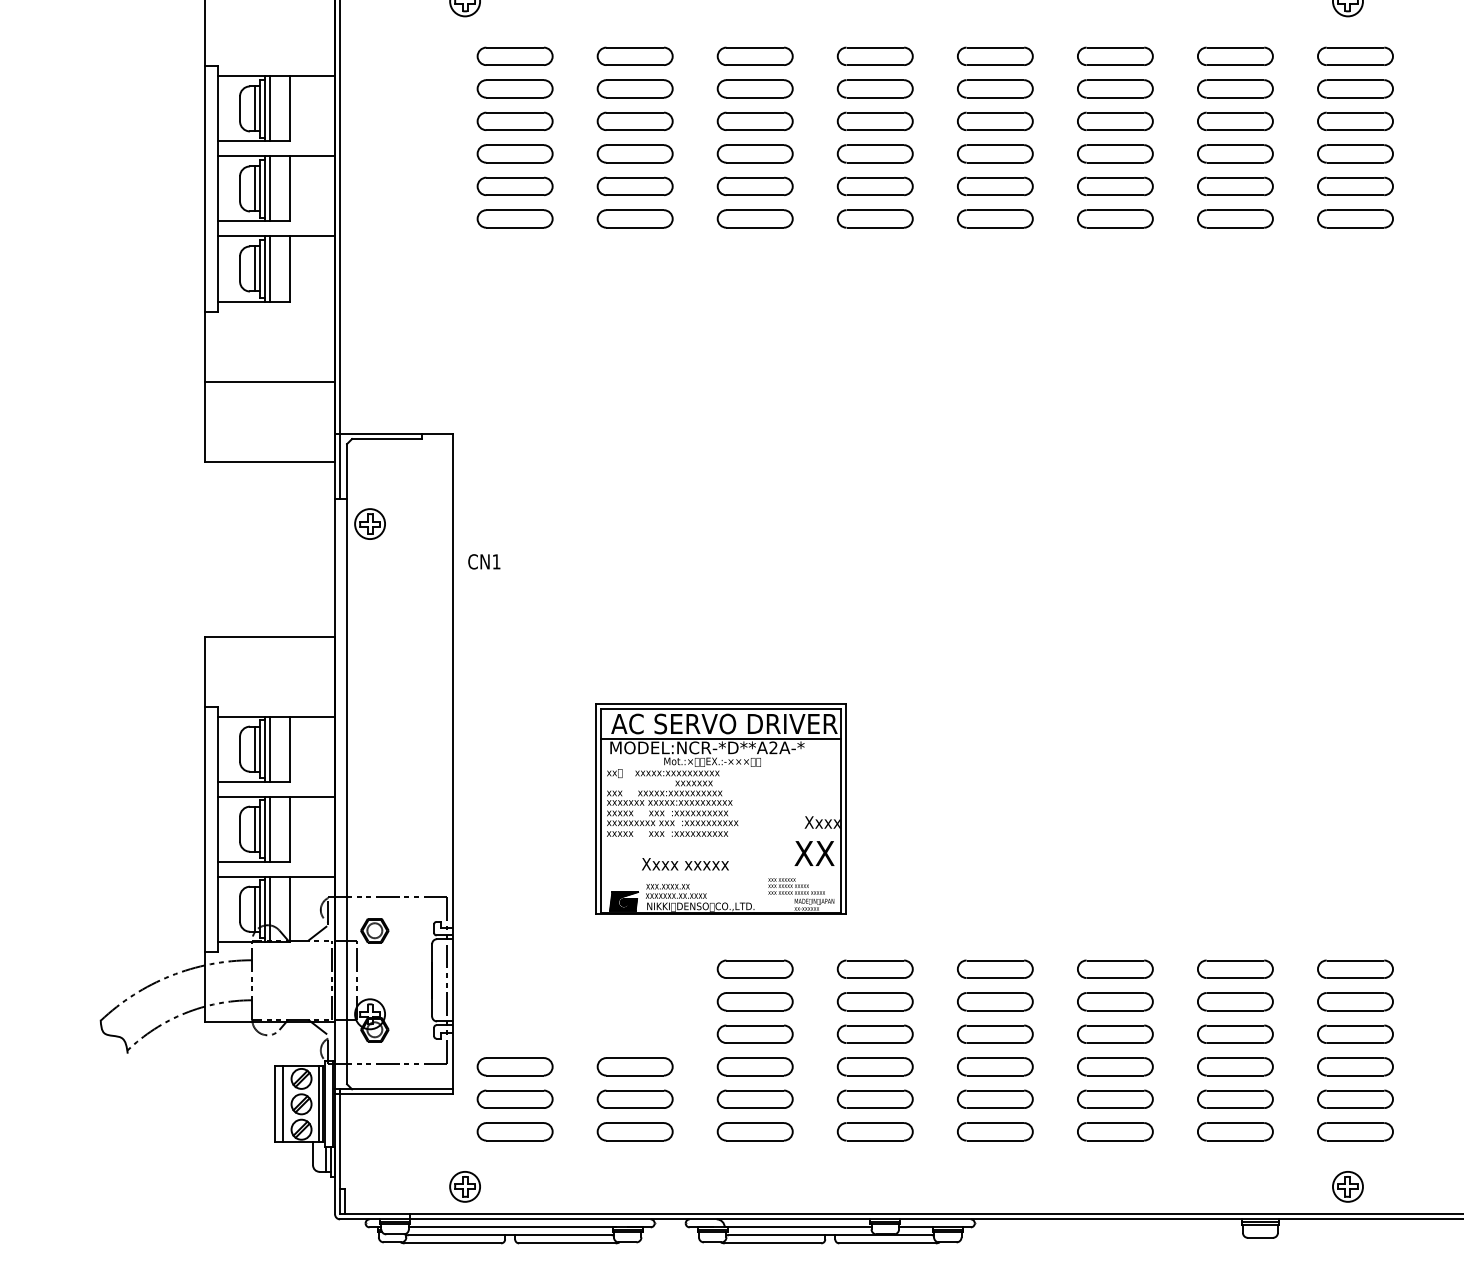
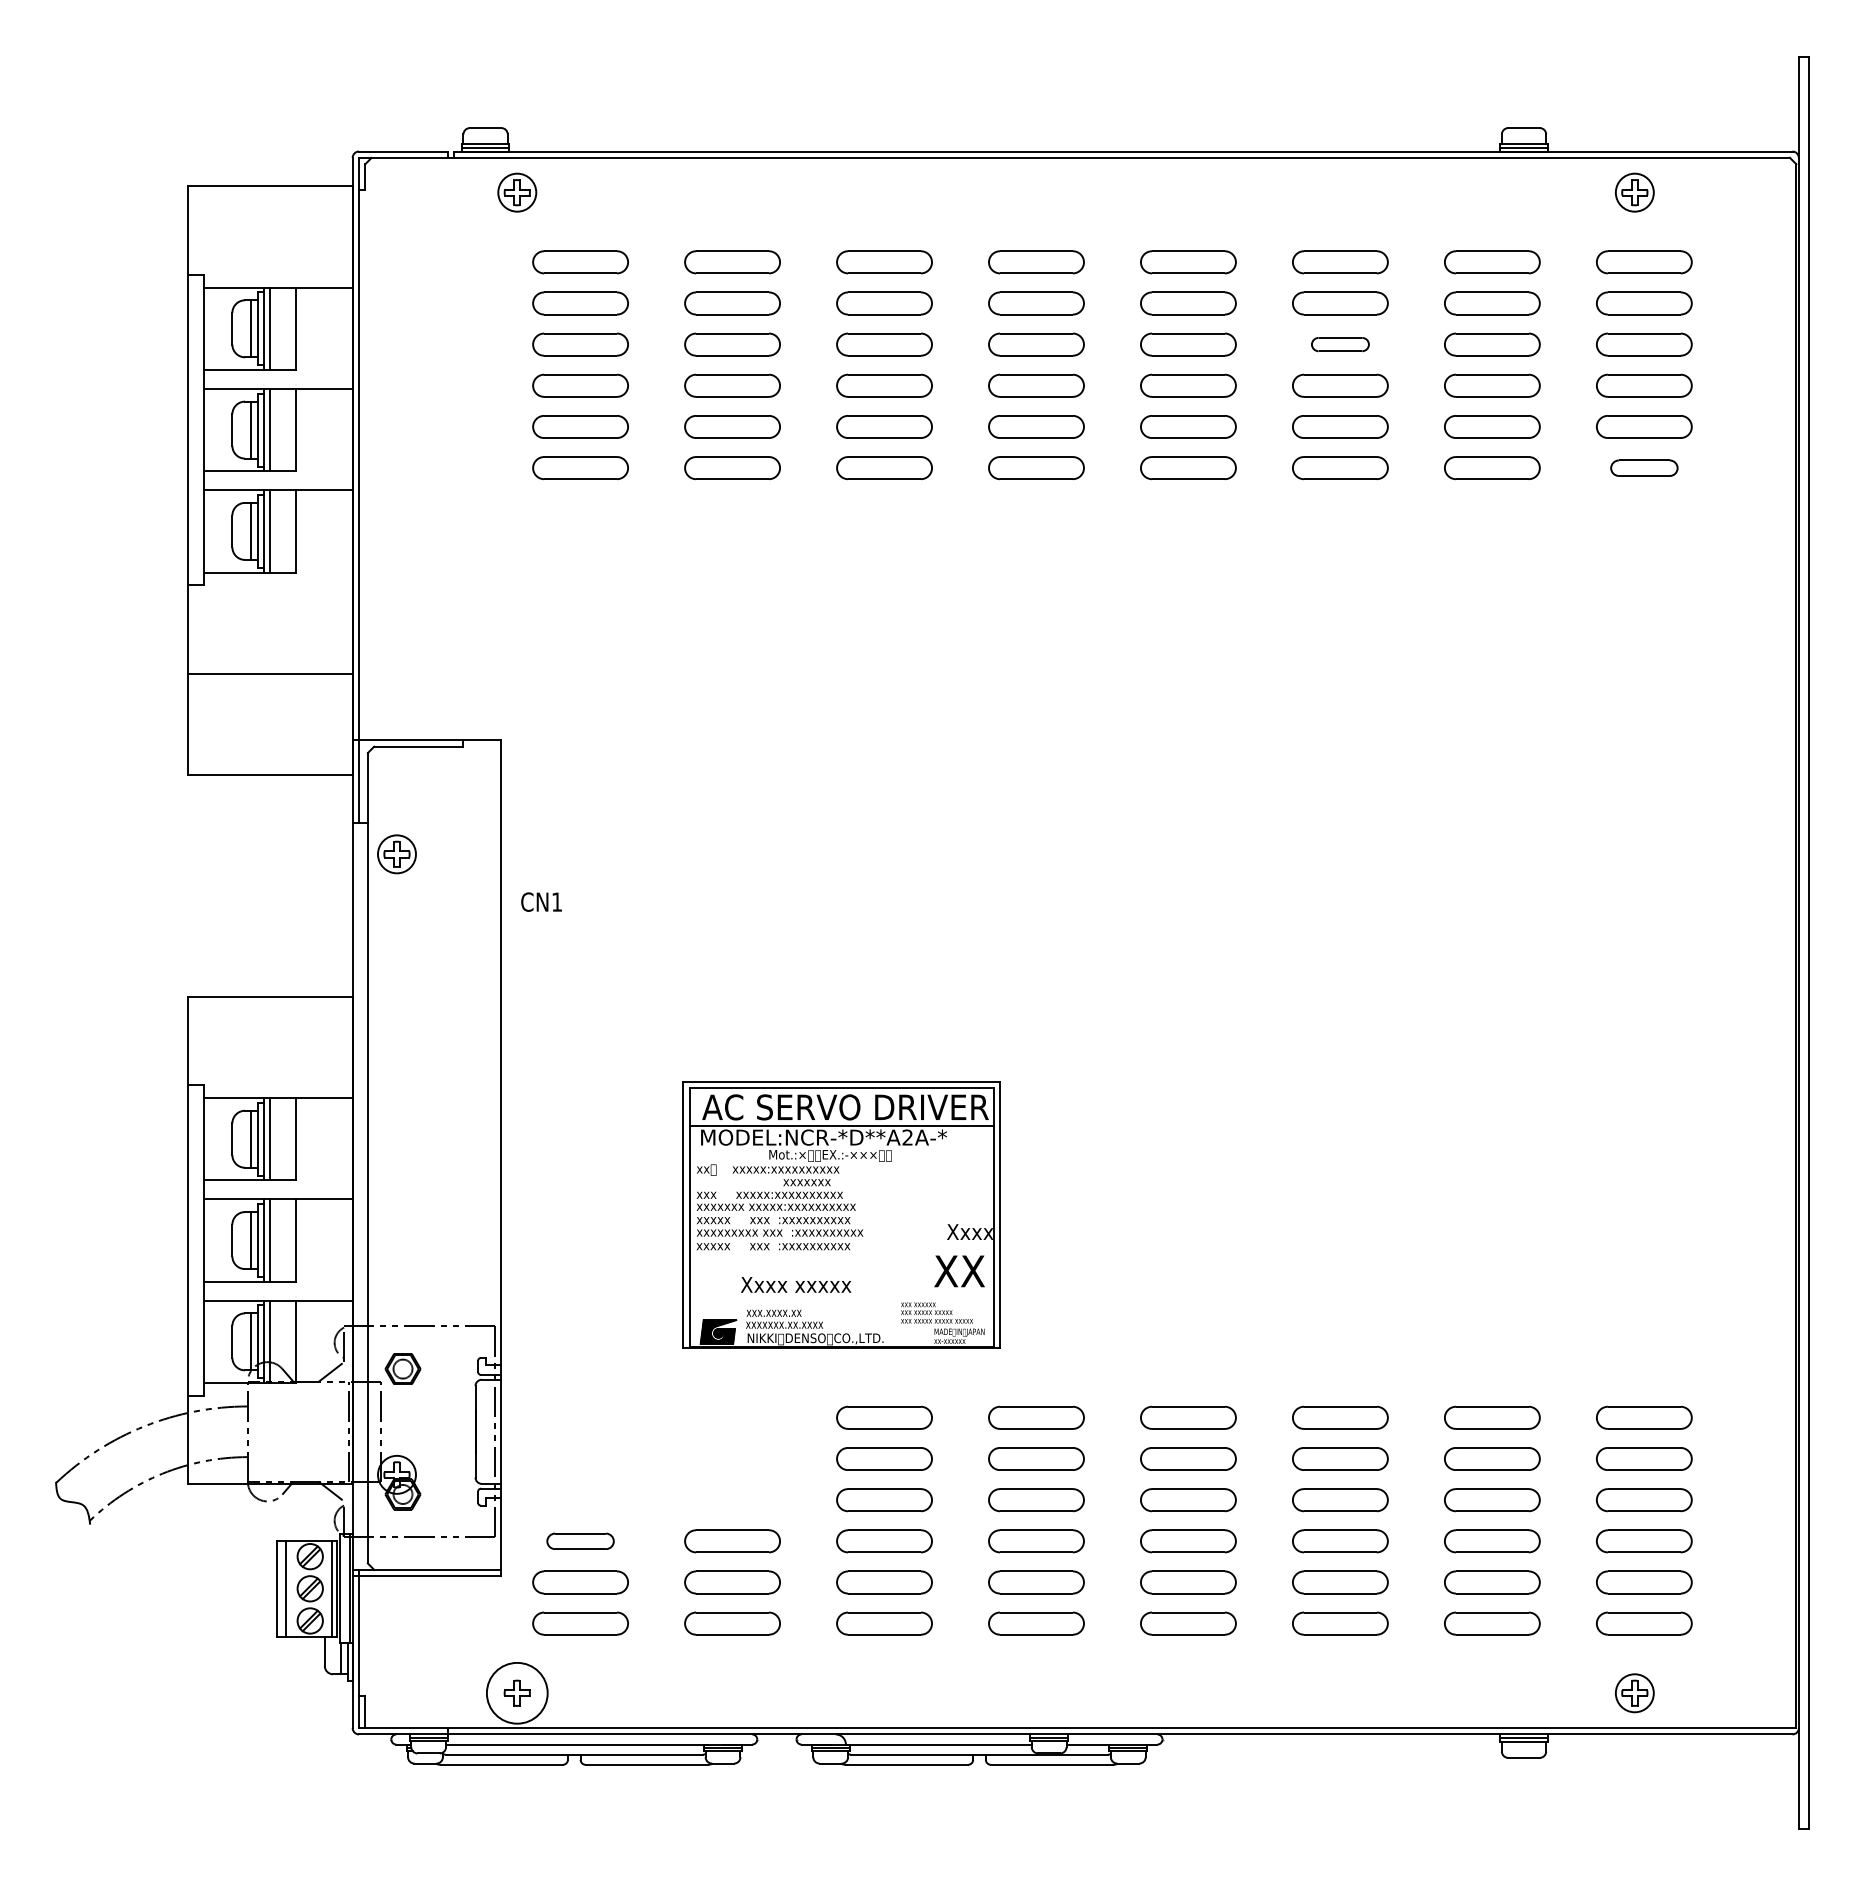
part: (1115, 121) -> (1340, 344), size x0.6
part: (1355, 219) -> (1644, 468), size x0.7
part: (515, 1066) -> (580, 1541), size x0.7
circle: (465, 1187) -> (517, 1693), size x1.6

